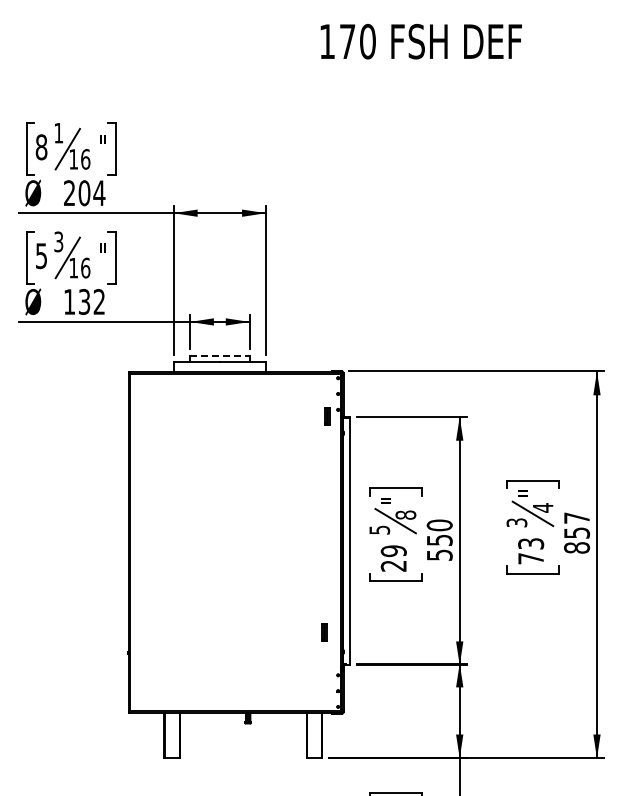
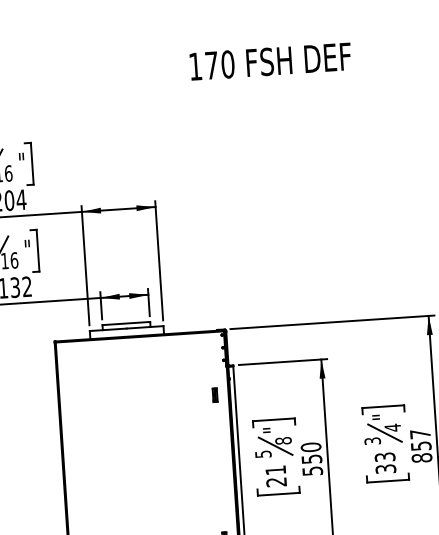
line: (219, 355) -> (126, 323), dashed -> solid
part: (327, 416) -> (215, 395), moved
text: (393, 551) -> (275, 470), 29 -> 21
text: (531, 558) -> (386, 468), 73 -> 33

